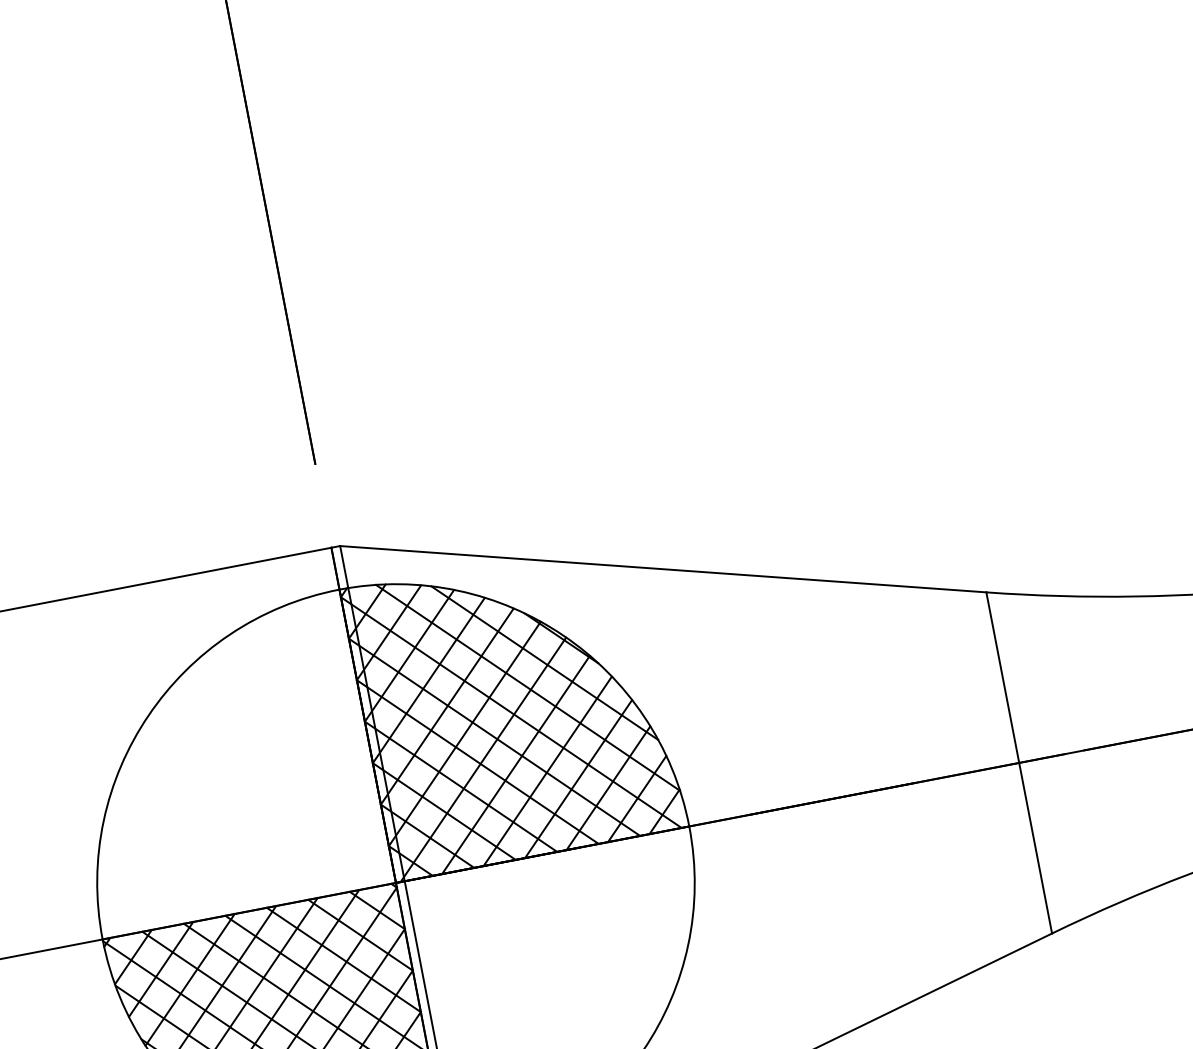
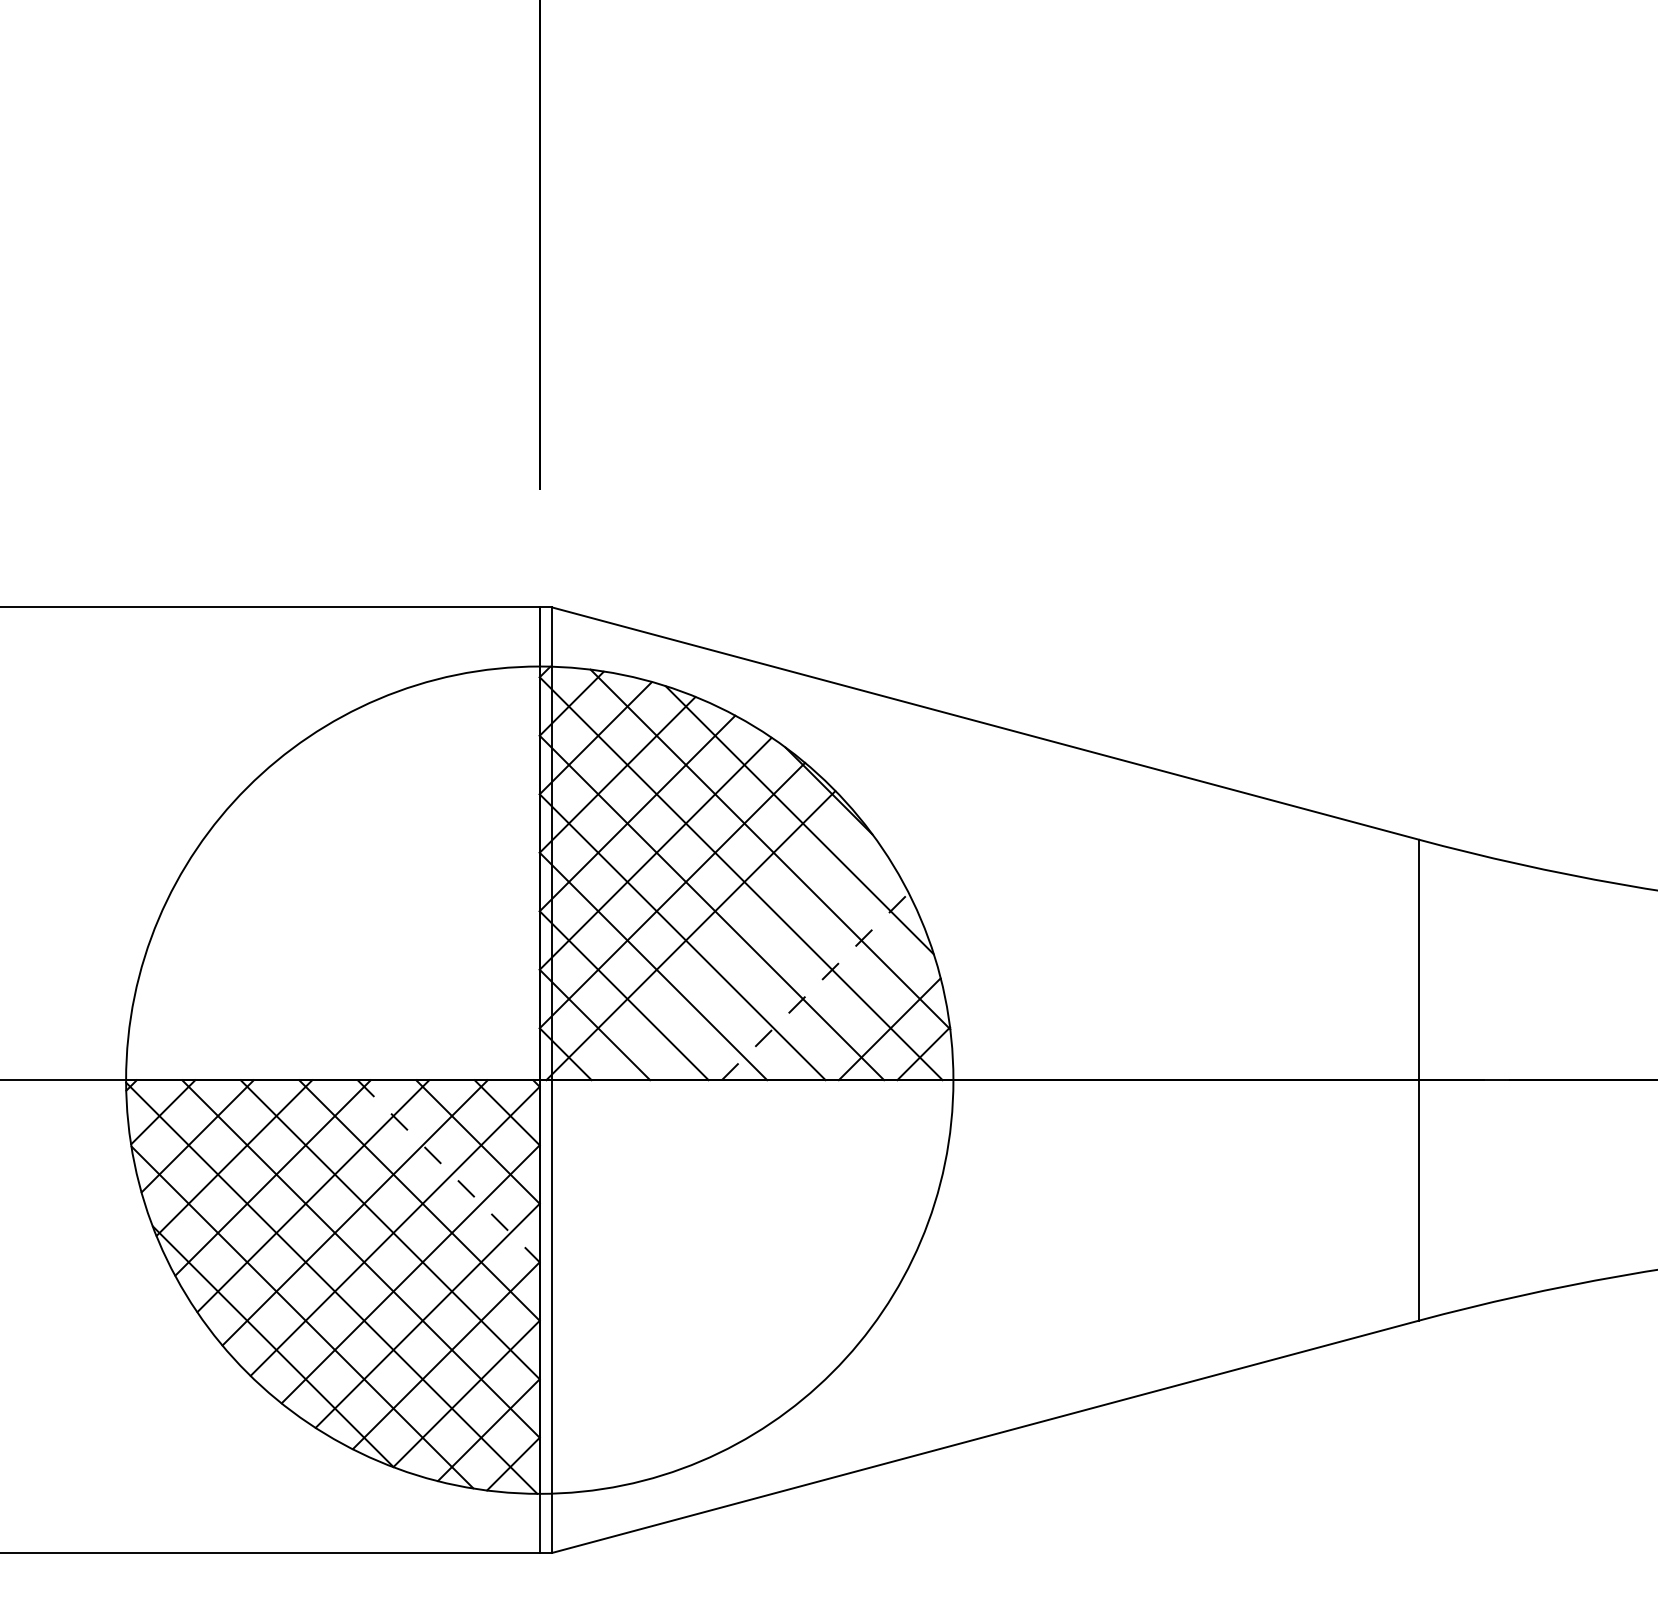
line: (515, 765) -> (733, 951), removed
line: (547, 771) -> (775, 968), removed
line: (578, 778) -> (815, 986), solid -> dashed
line: (608, 787) -> (853, 1006), removed
line: (343, 960) -> (448, 1171), solid -> dashed

